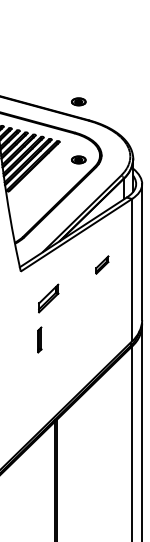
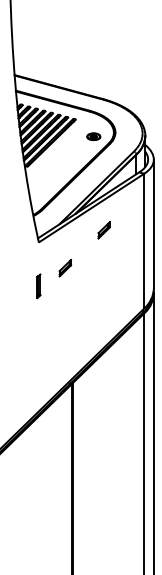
part: (78, 101) -> (93, 81), removed
part: (101, 265) -> (103, 230), moved
part: (48, 299) -> (65, 268), size x0.62
part: (39, 340) -> (38, 286), moved

